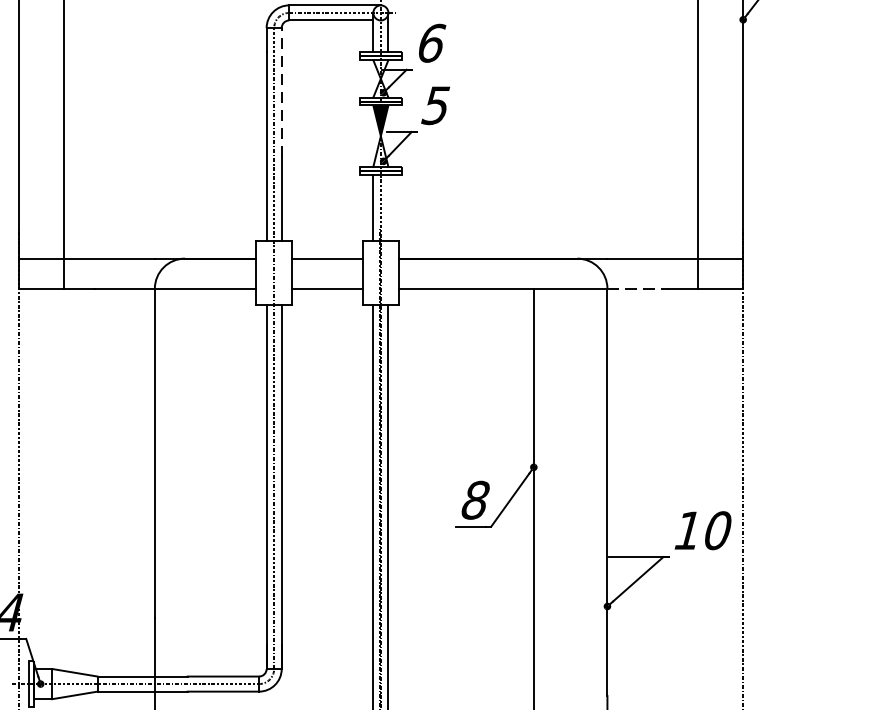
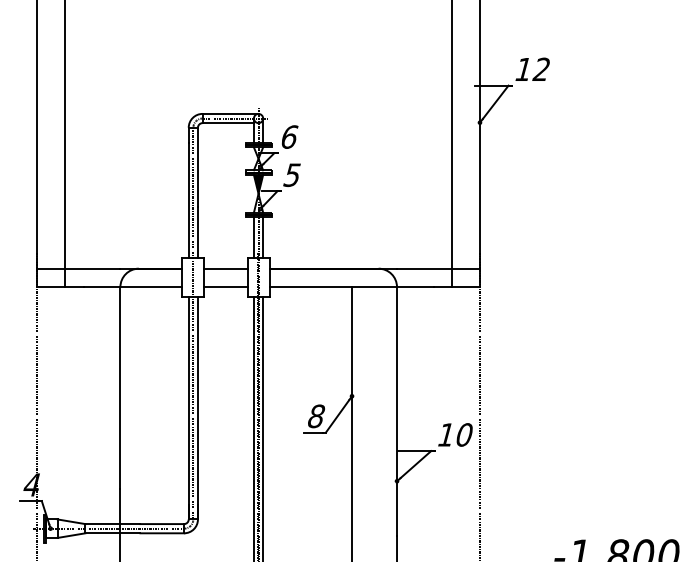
line: (280, 91) -> (197, 166), dashed -> solid
line: (388, 207) -> (263, 237), added
line: (637, 289) -> (415, 287), dashed -> solid

